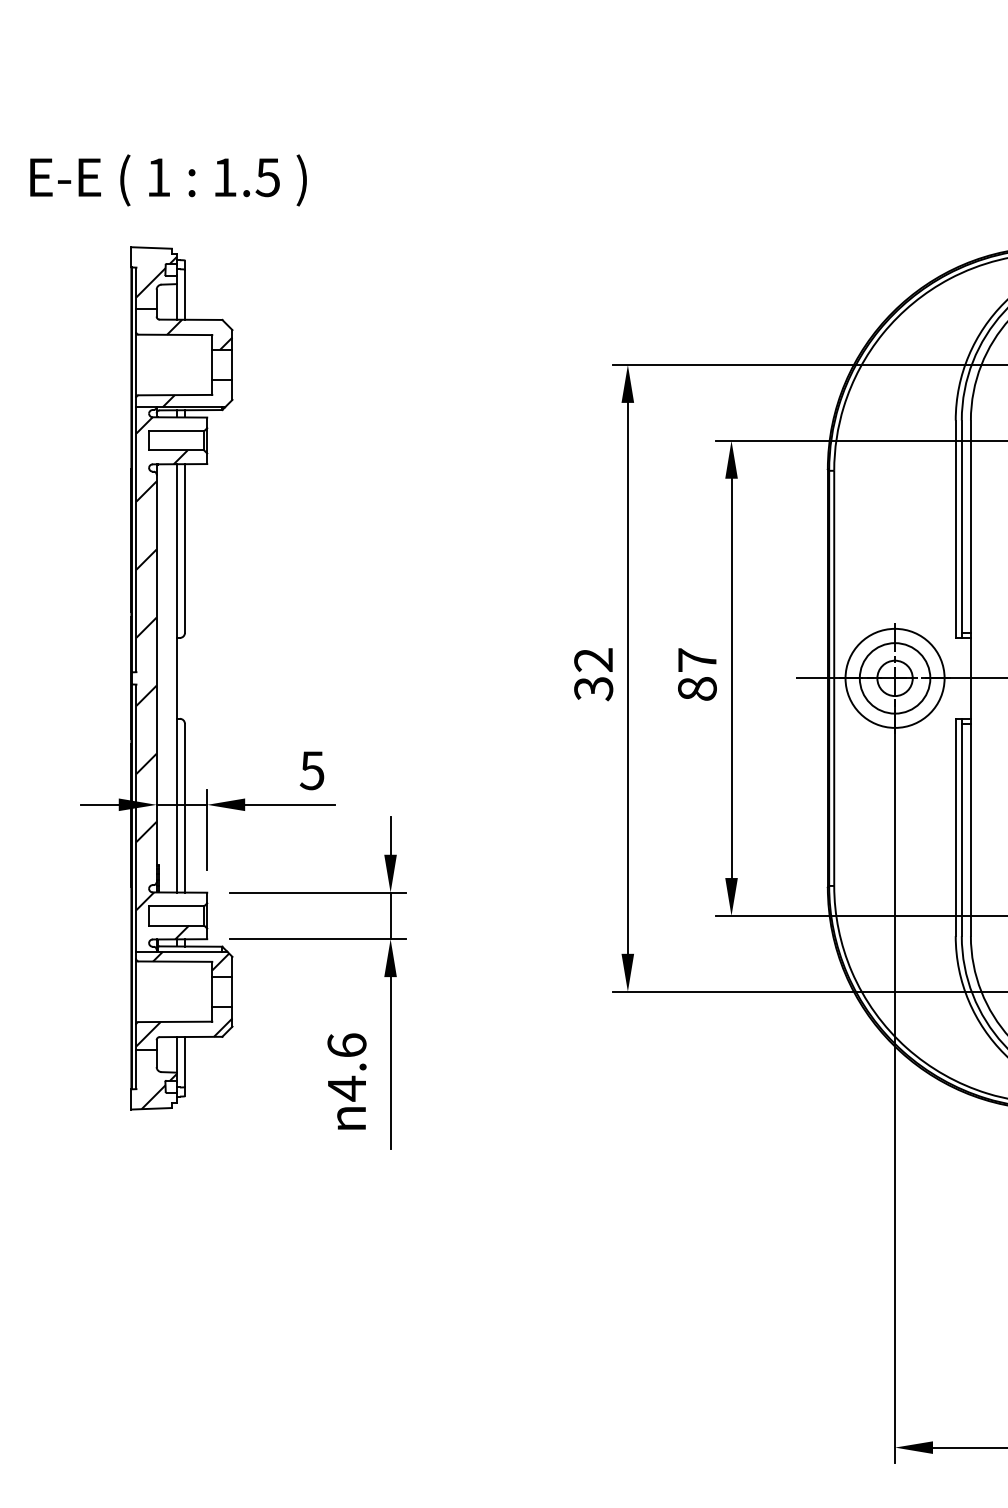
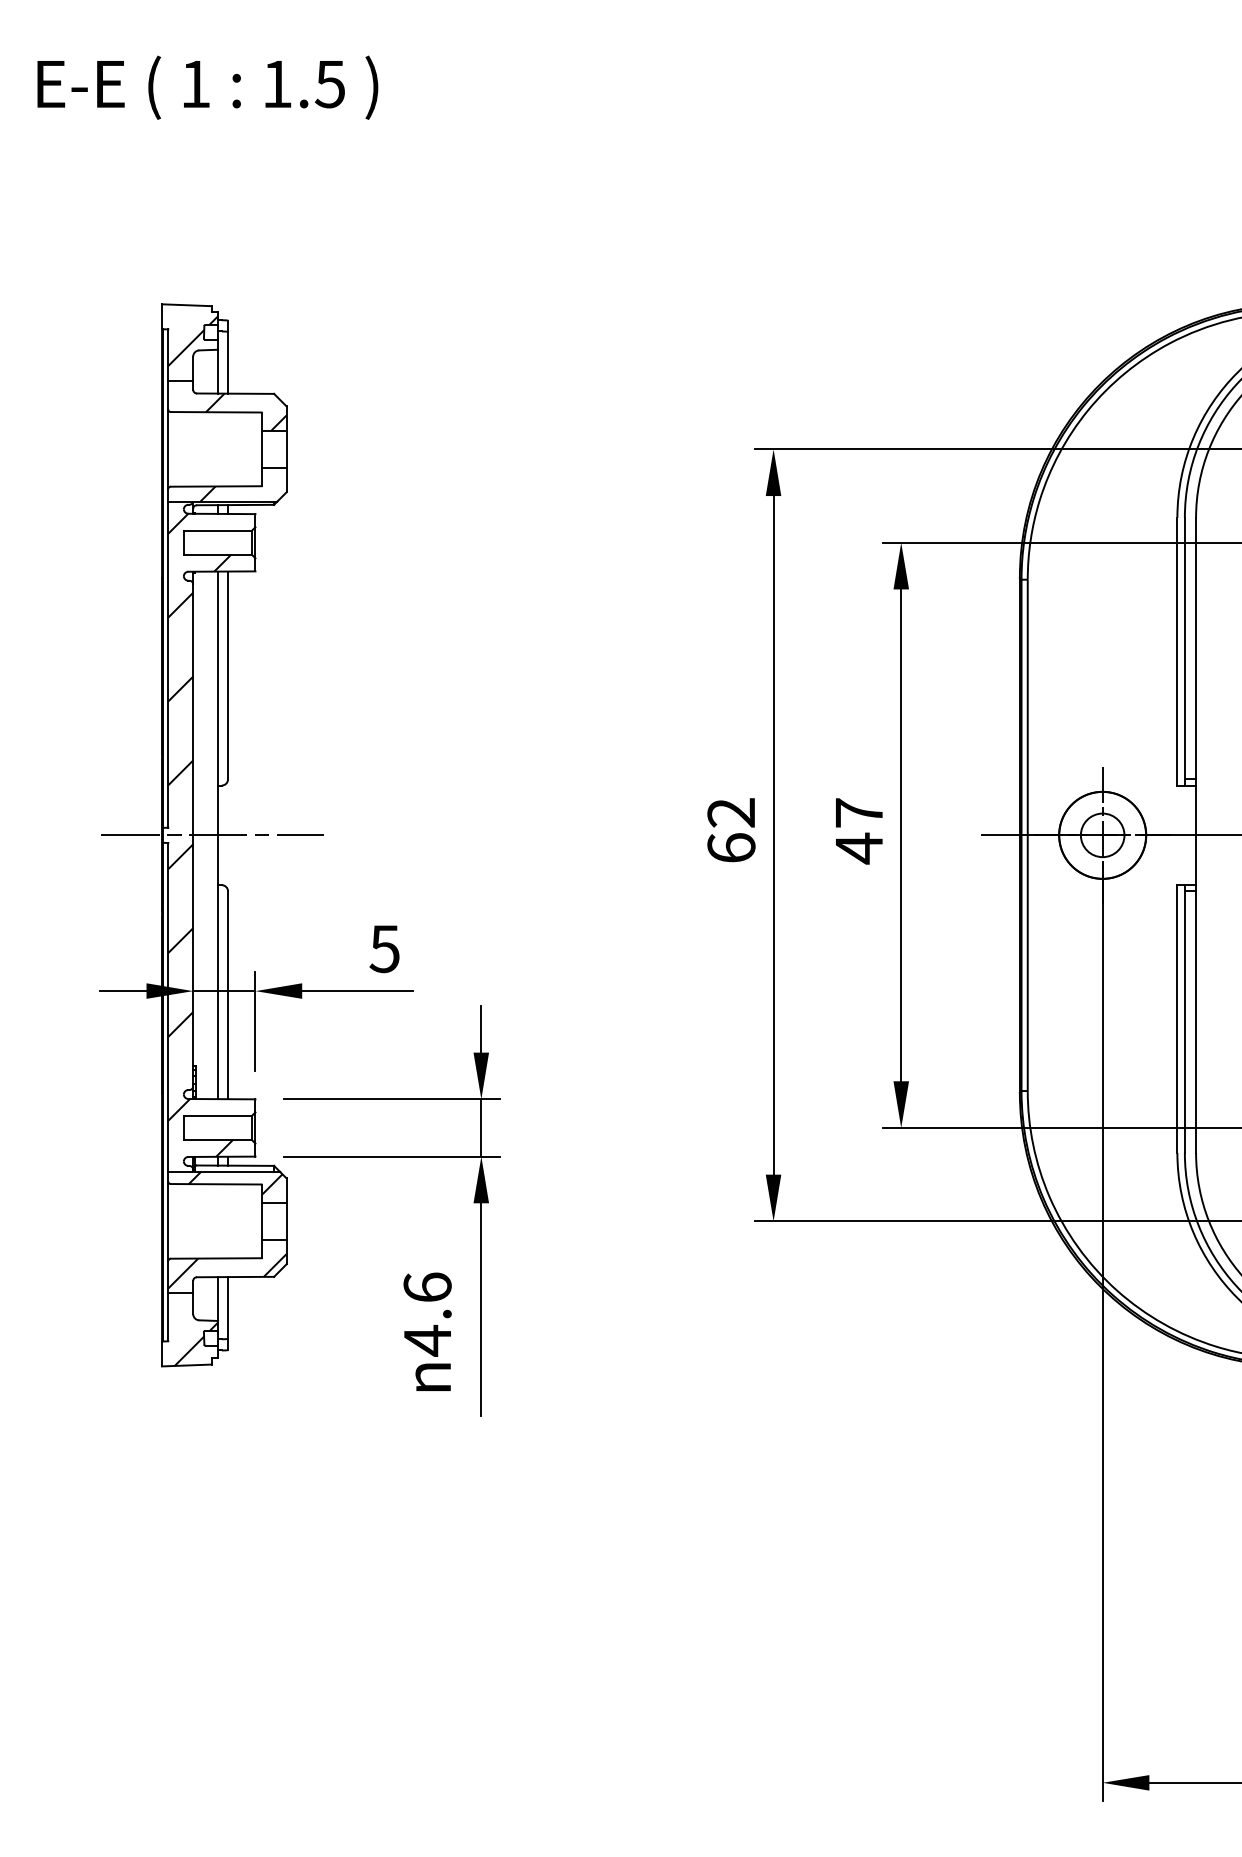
text: (168, 180) -> (207, 87), moved
line: (172, 678) -> (212, 835), added
circle: (894, 678) -> (1101, 835), size x0.71
text: (593, 688) -> (731, 847), 32 -> 62
text: (697, 689) -> (859, 849), 87 -> 47

